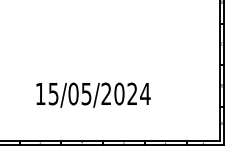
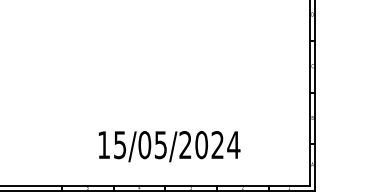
text: (93, 95) -> (169, 146), moved

